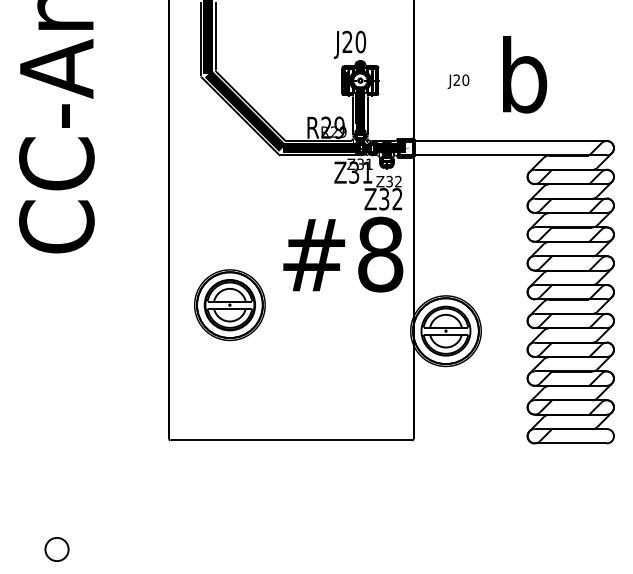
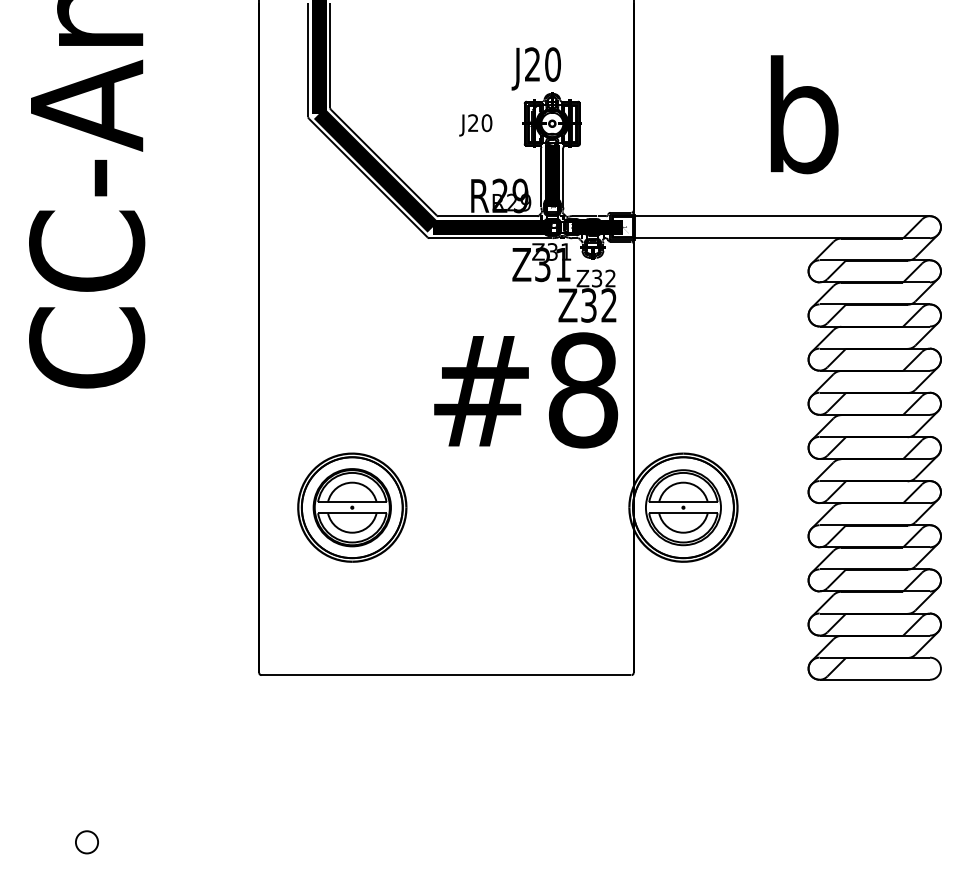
text: (458, 81) -> (475, 125), moved
part: (229, 305) -> (351, 508), moved
part: (56, 549) -> (86, 842), size x0.62

